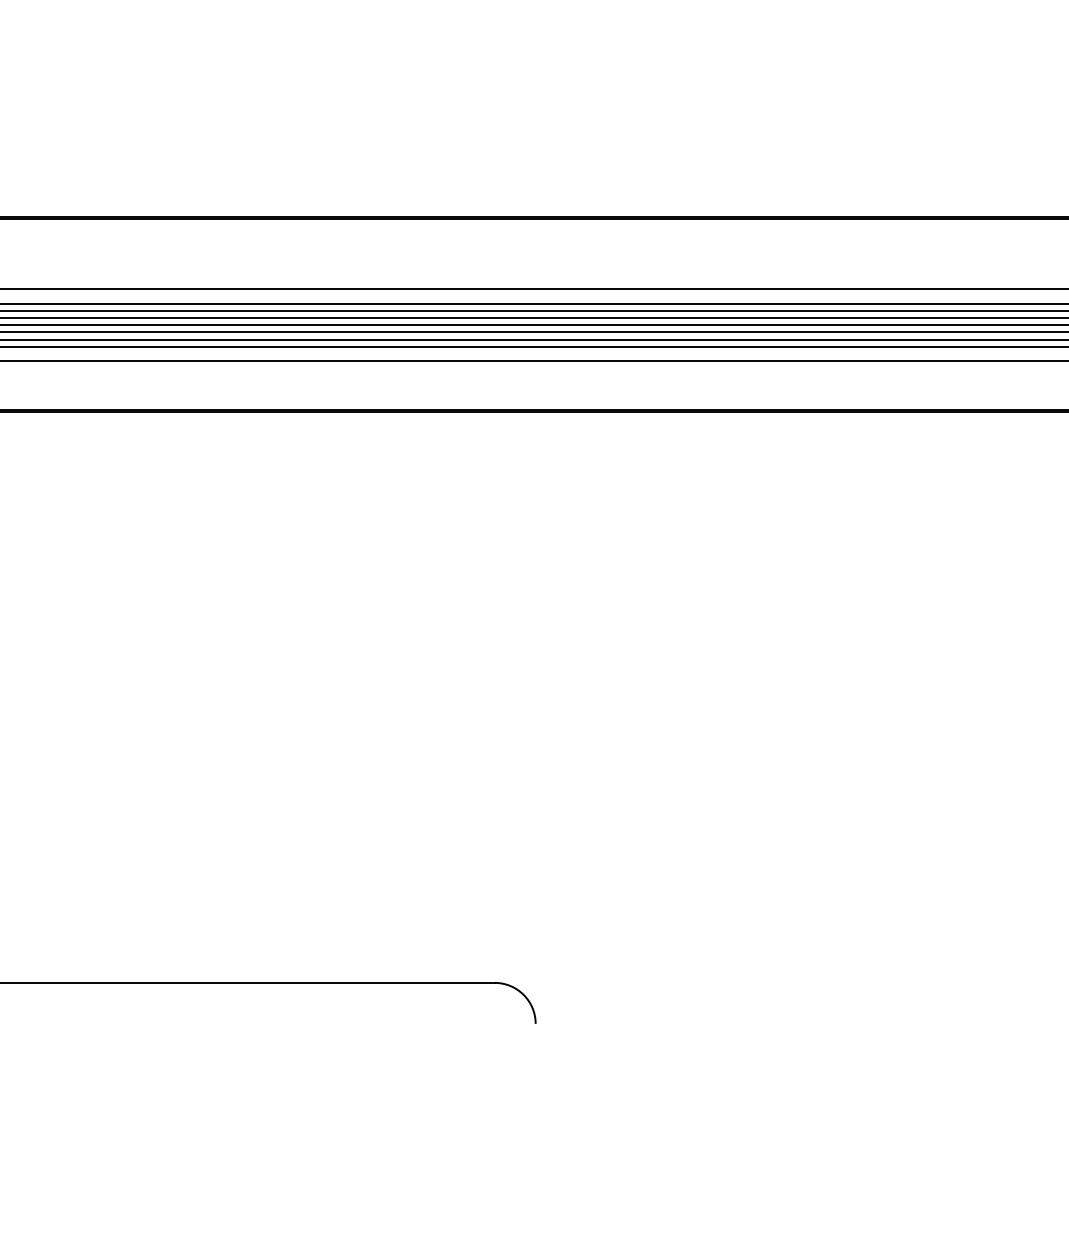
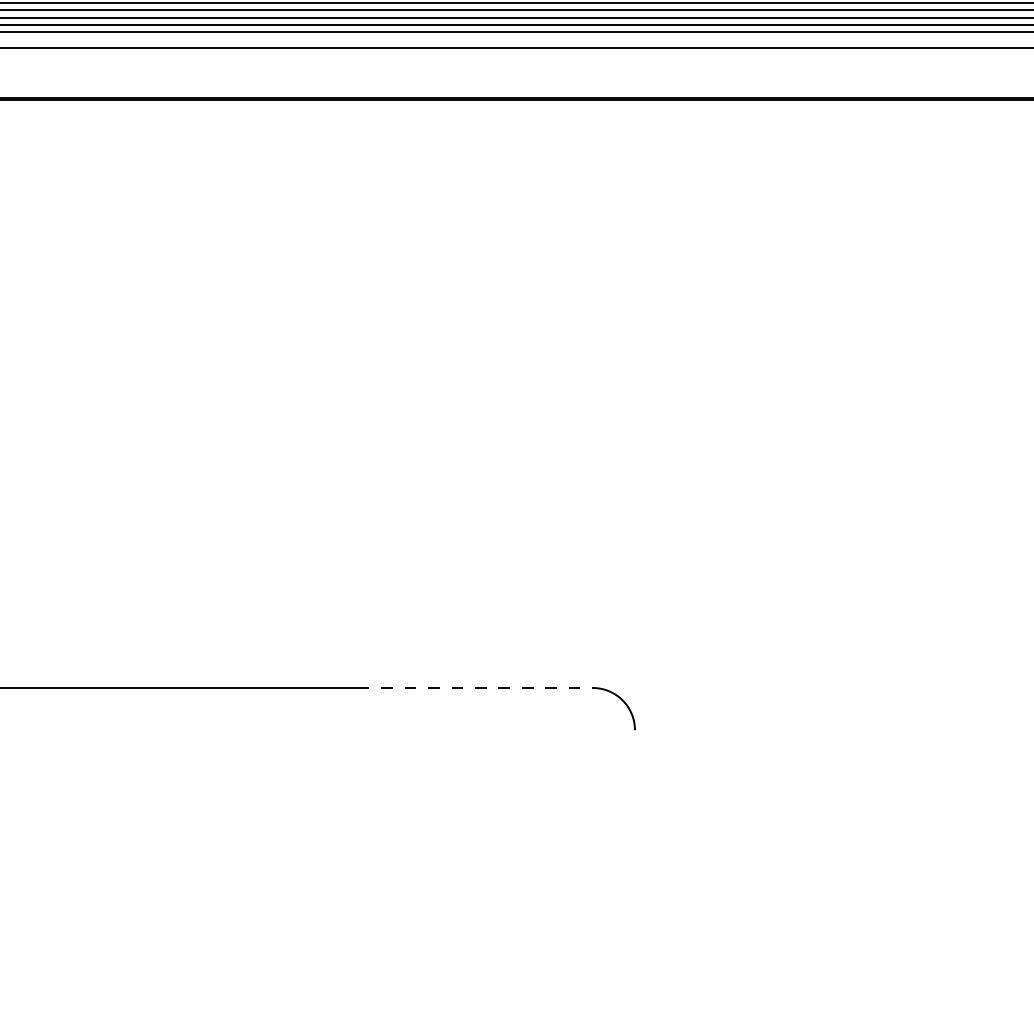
line: (381, 982) -> (476, 687), solid -> dashed

